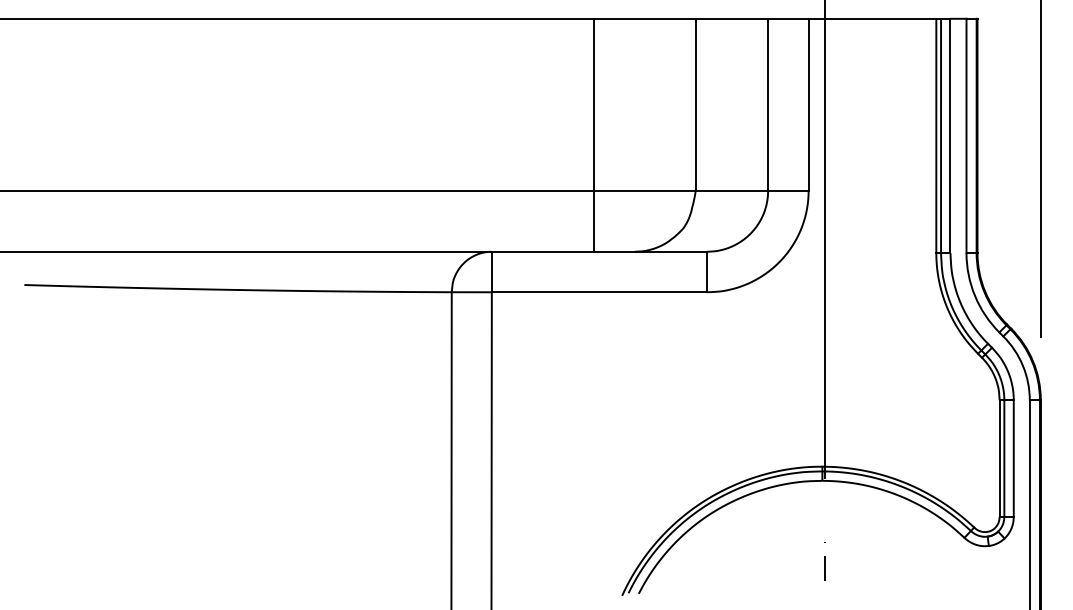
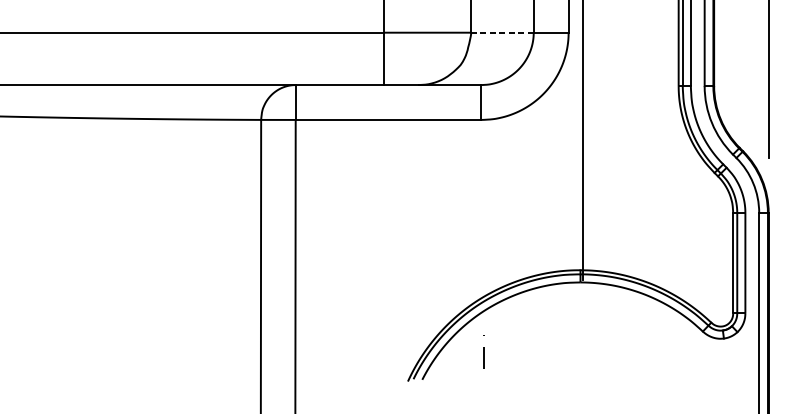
line: (731, 190) -> (502, 32), solid -> dashed
line: (824, 561) -> (483, 351), moved

